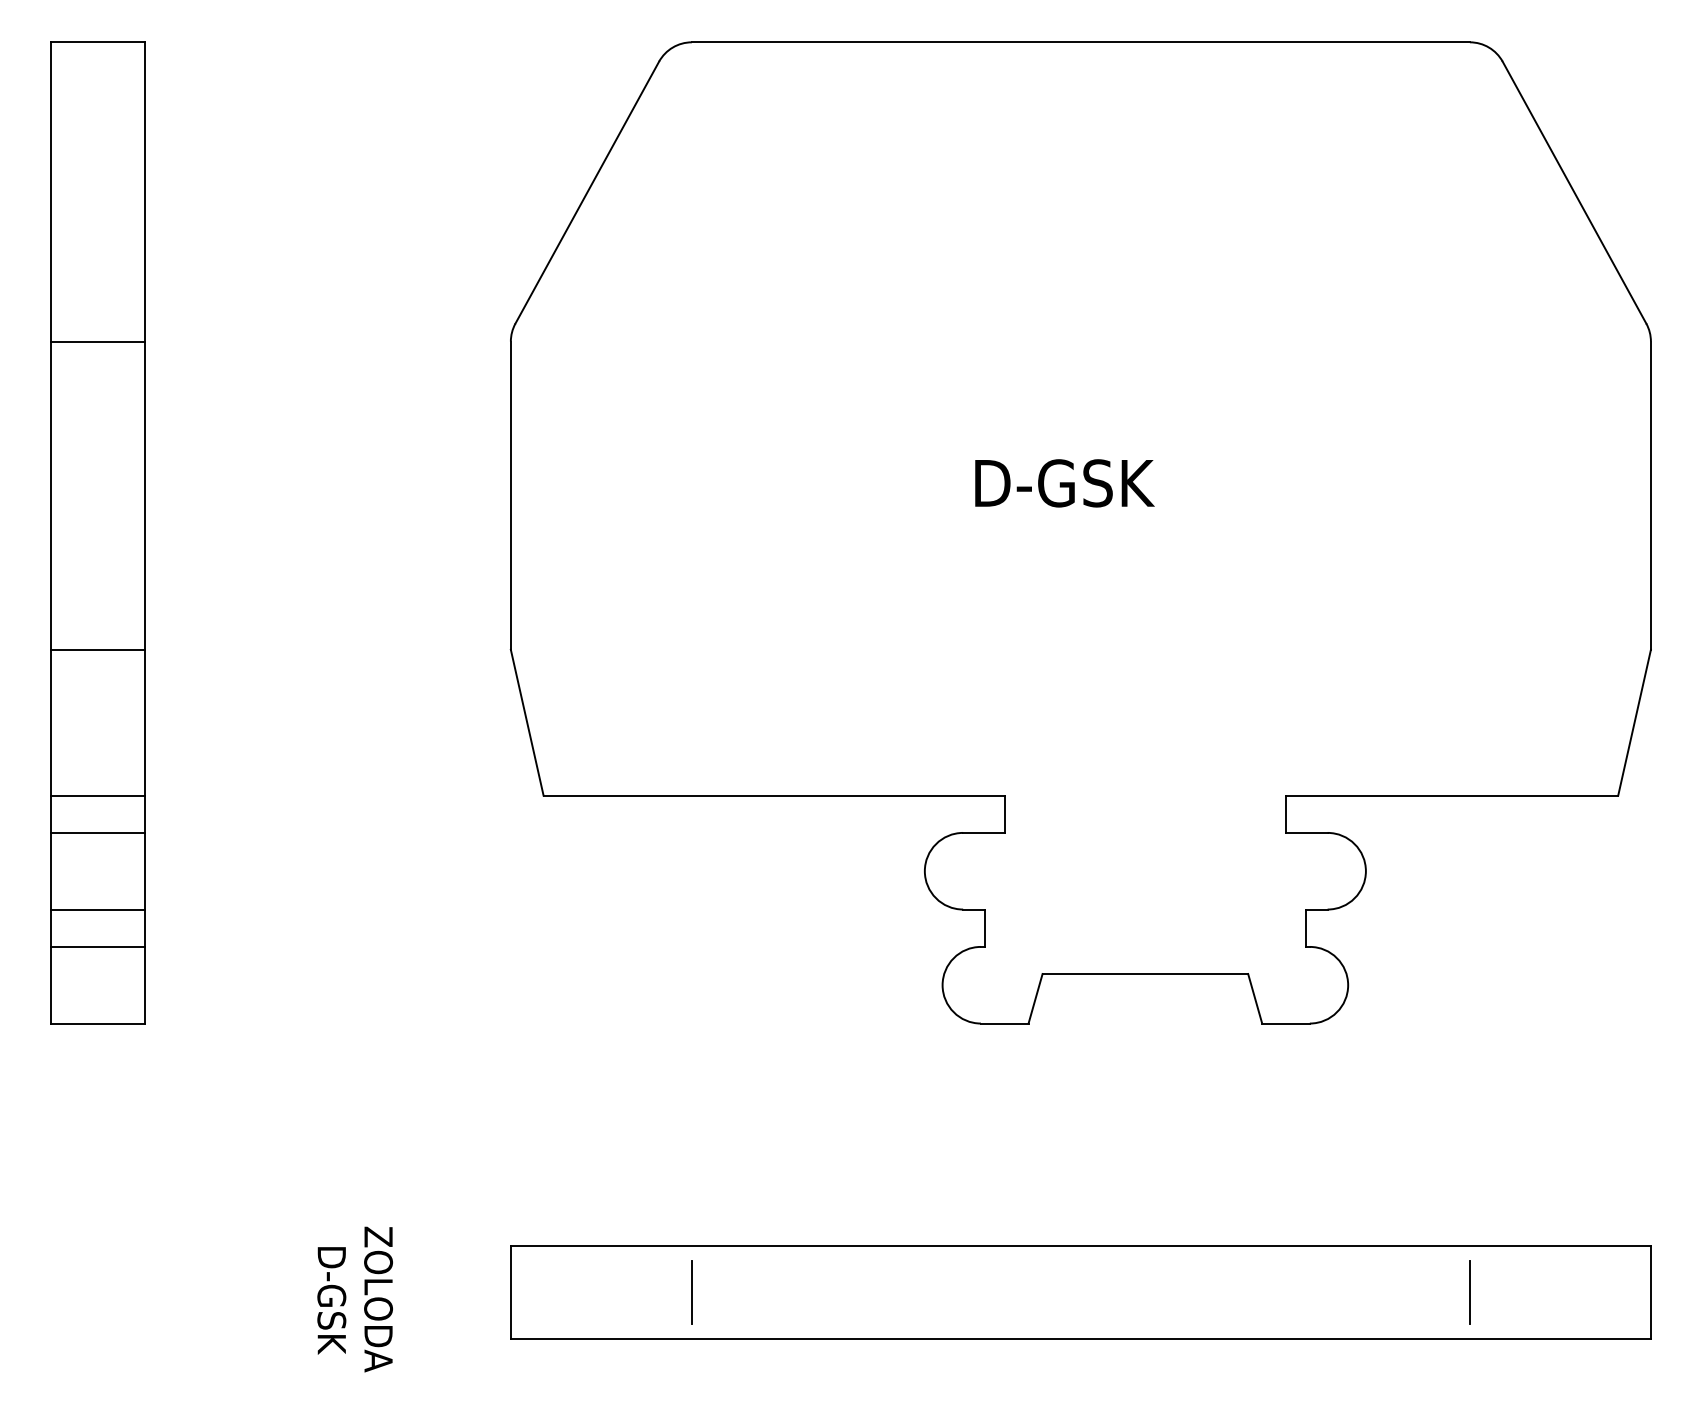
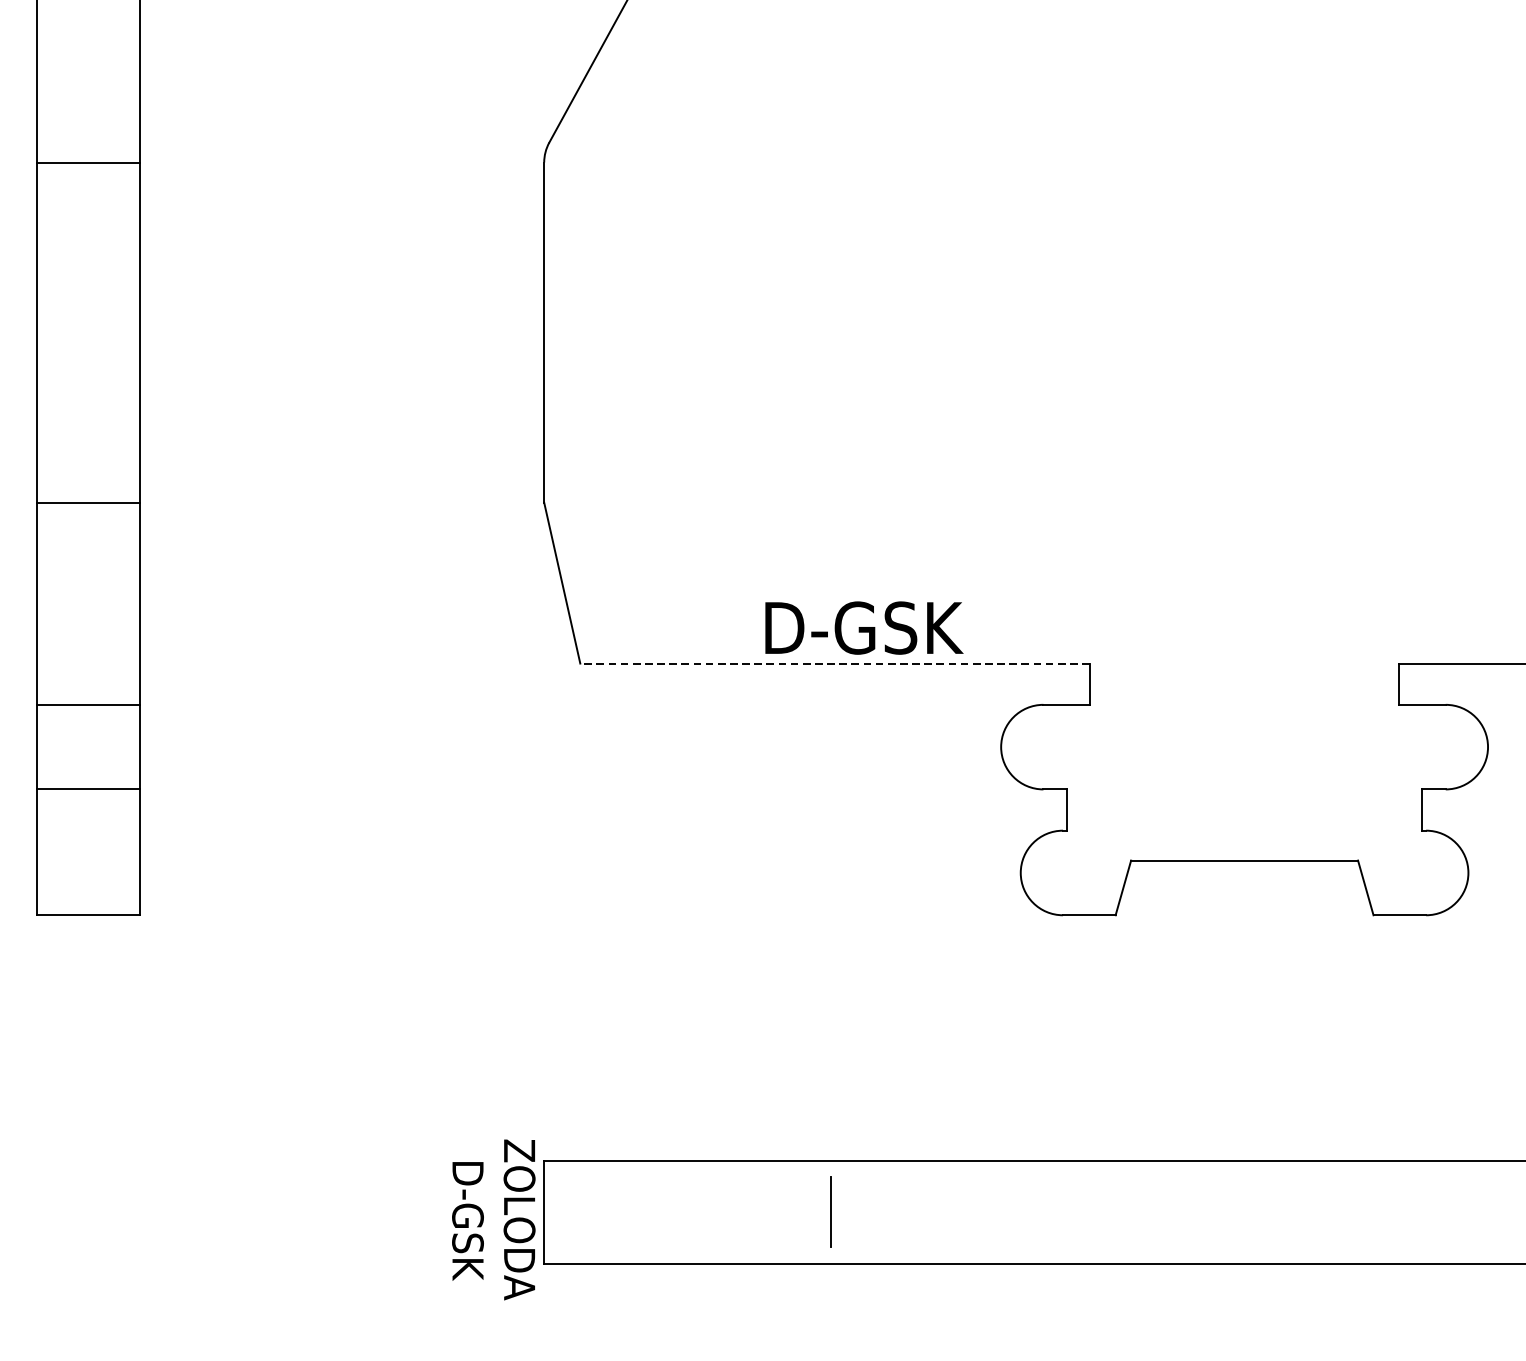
text: (1064, 483) -> (863, 628), moved
line: (97, 795) -> (87, 663), removed
line: (774, 795) -> (835, 663), solid -> dashed
line: (97, 946) -> (87, 830), removed
line: (691, 1292) -> (830, 1212), moved
text: (354, 1299) -> (493, 1219), moved

